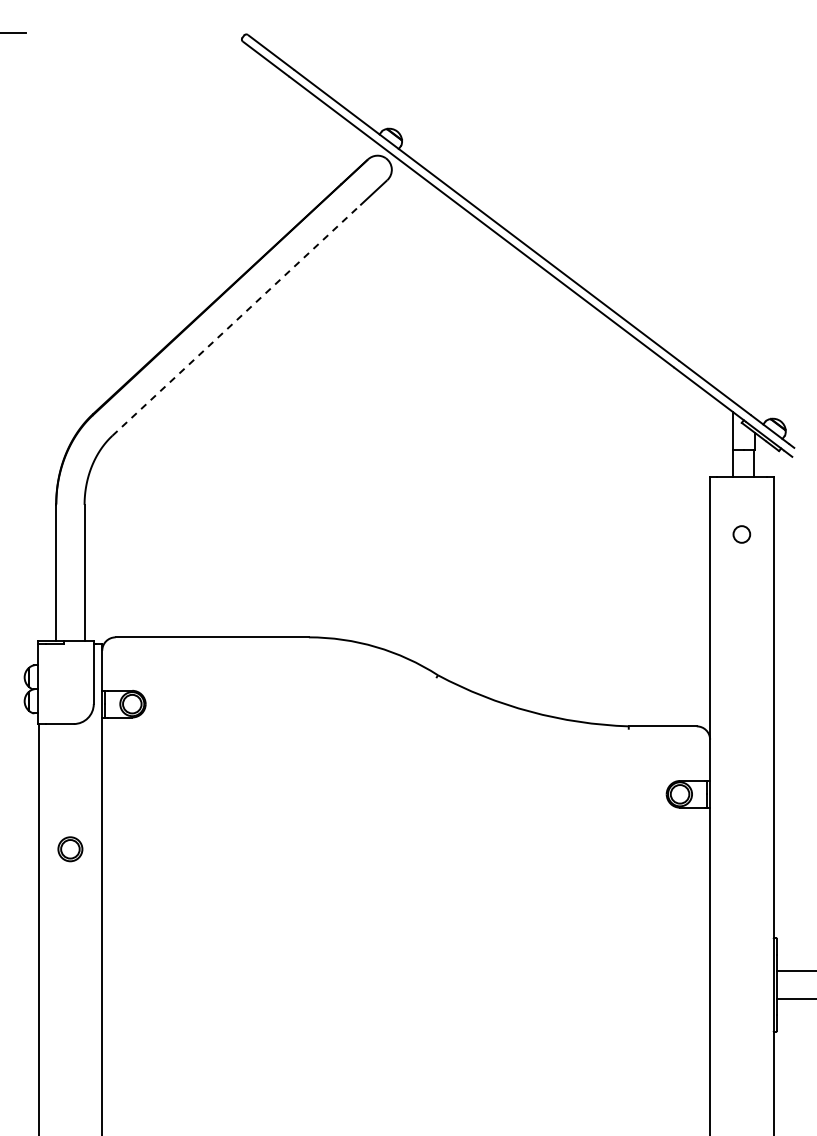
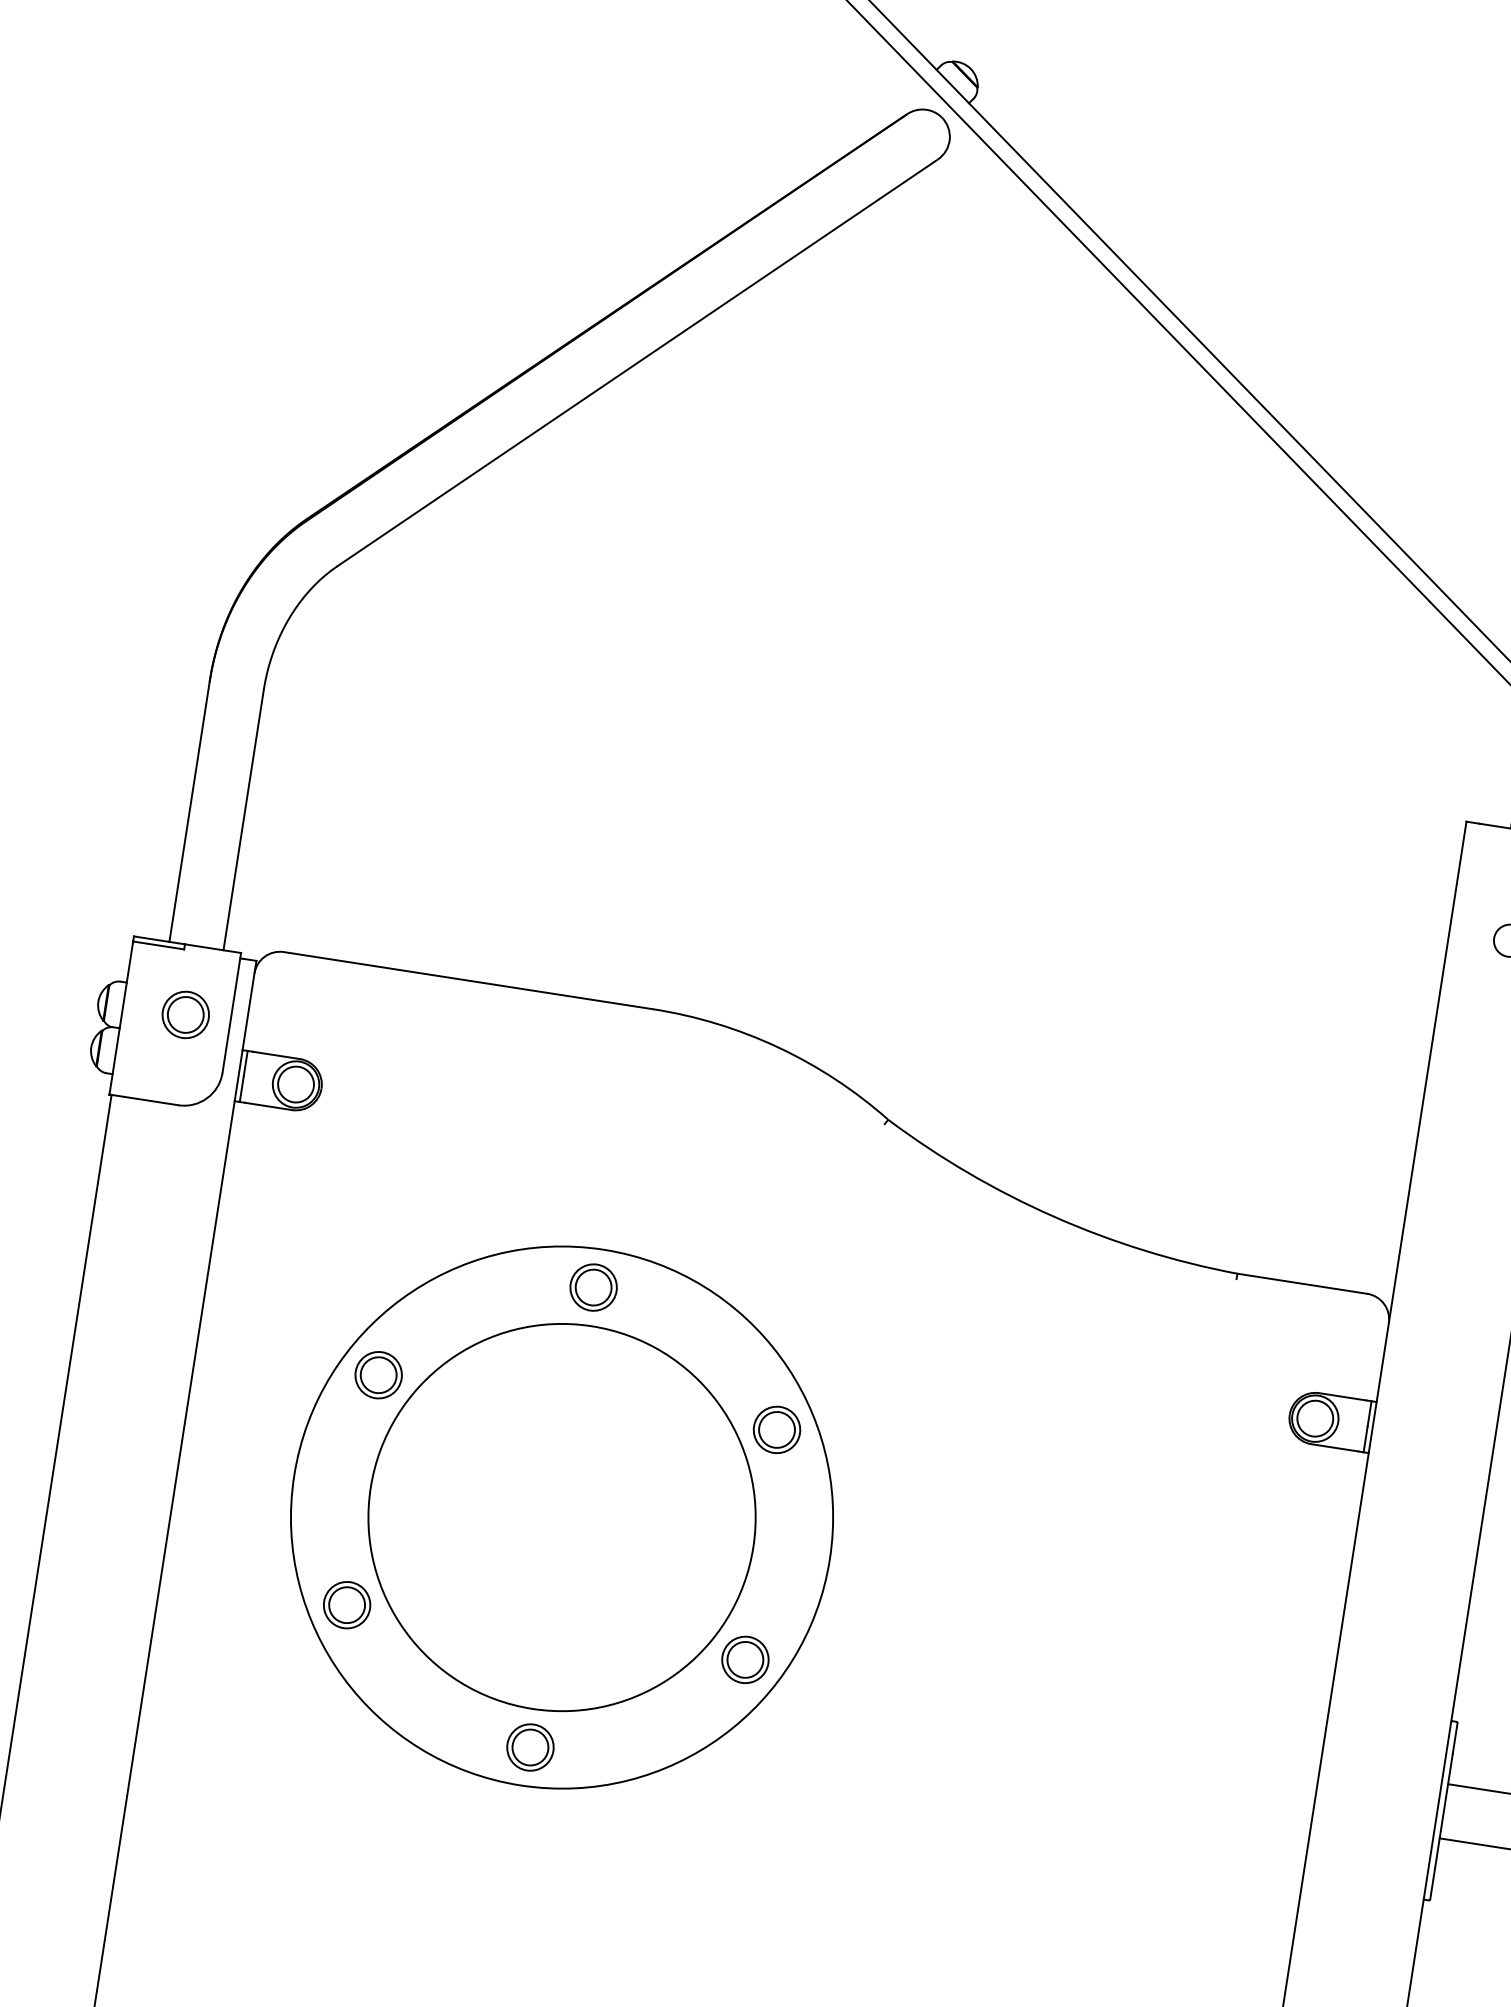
line: (236, 320) -> (608, 382), dashed -> solid
part: (70, 849) -> (185, 1015), moved
part: (302, 904) -> (561, 1517), added

